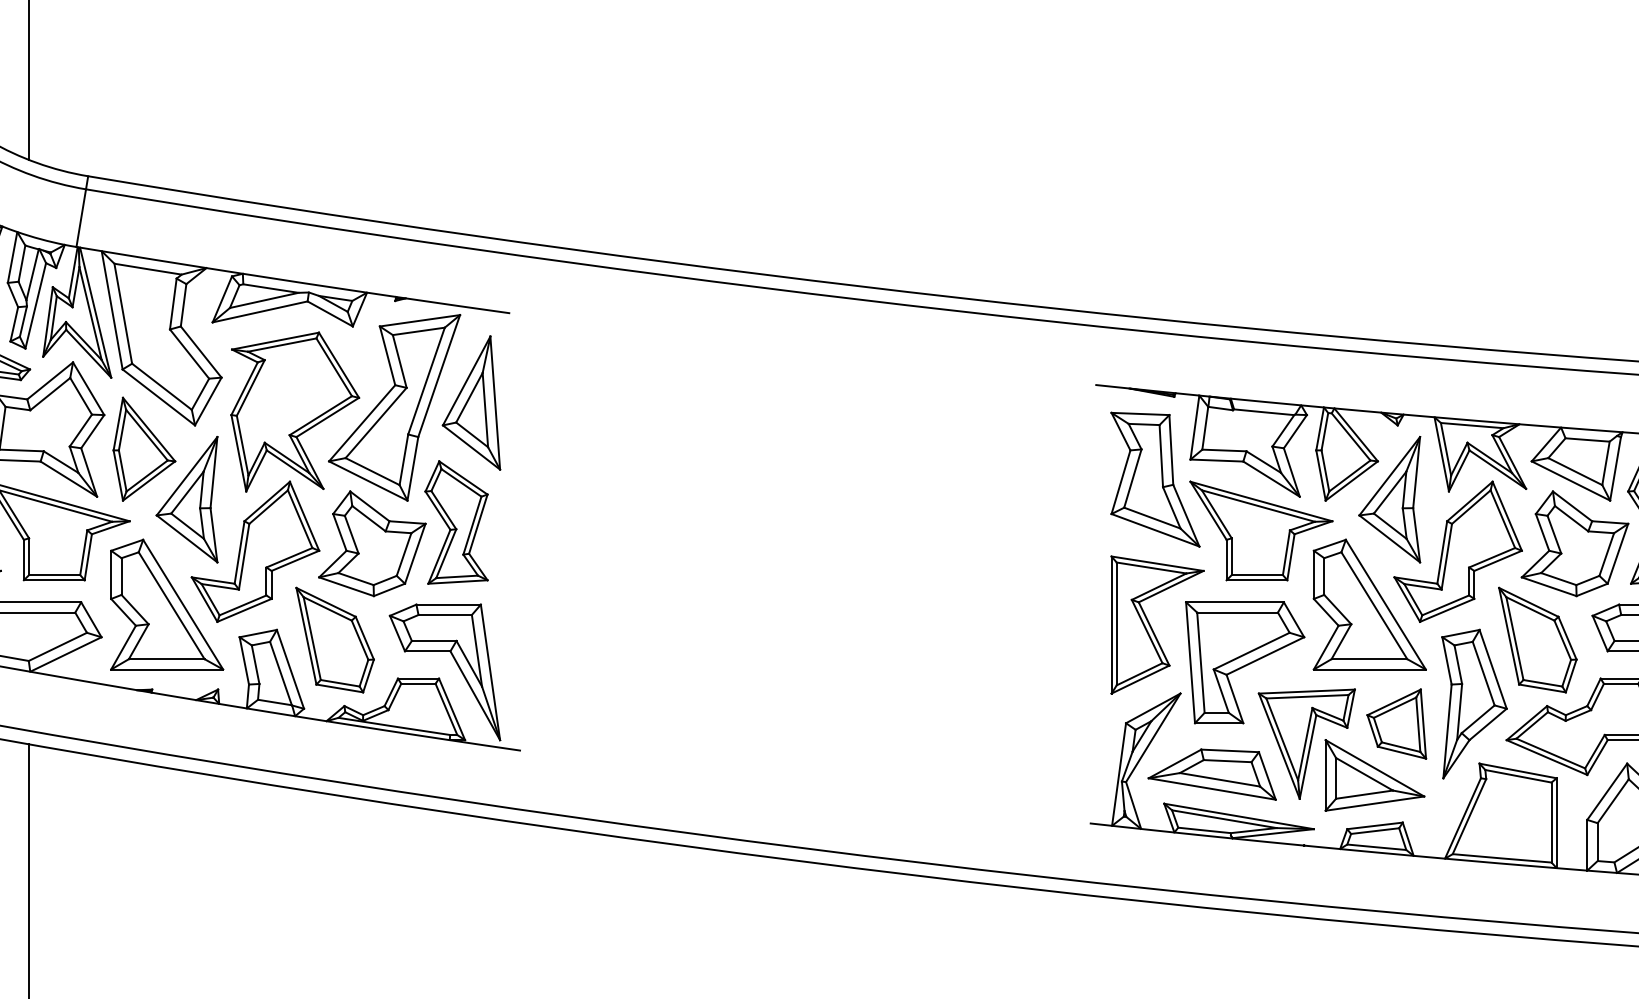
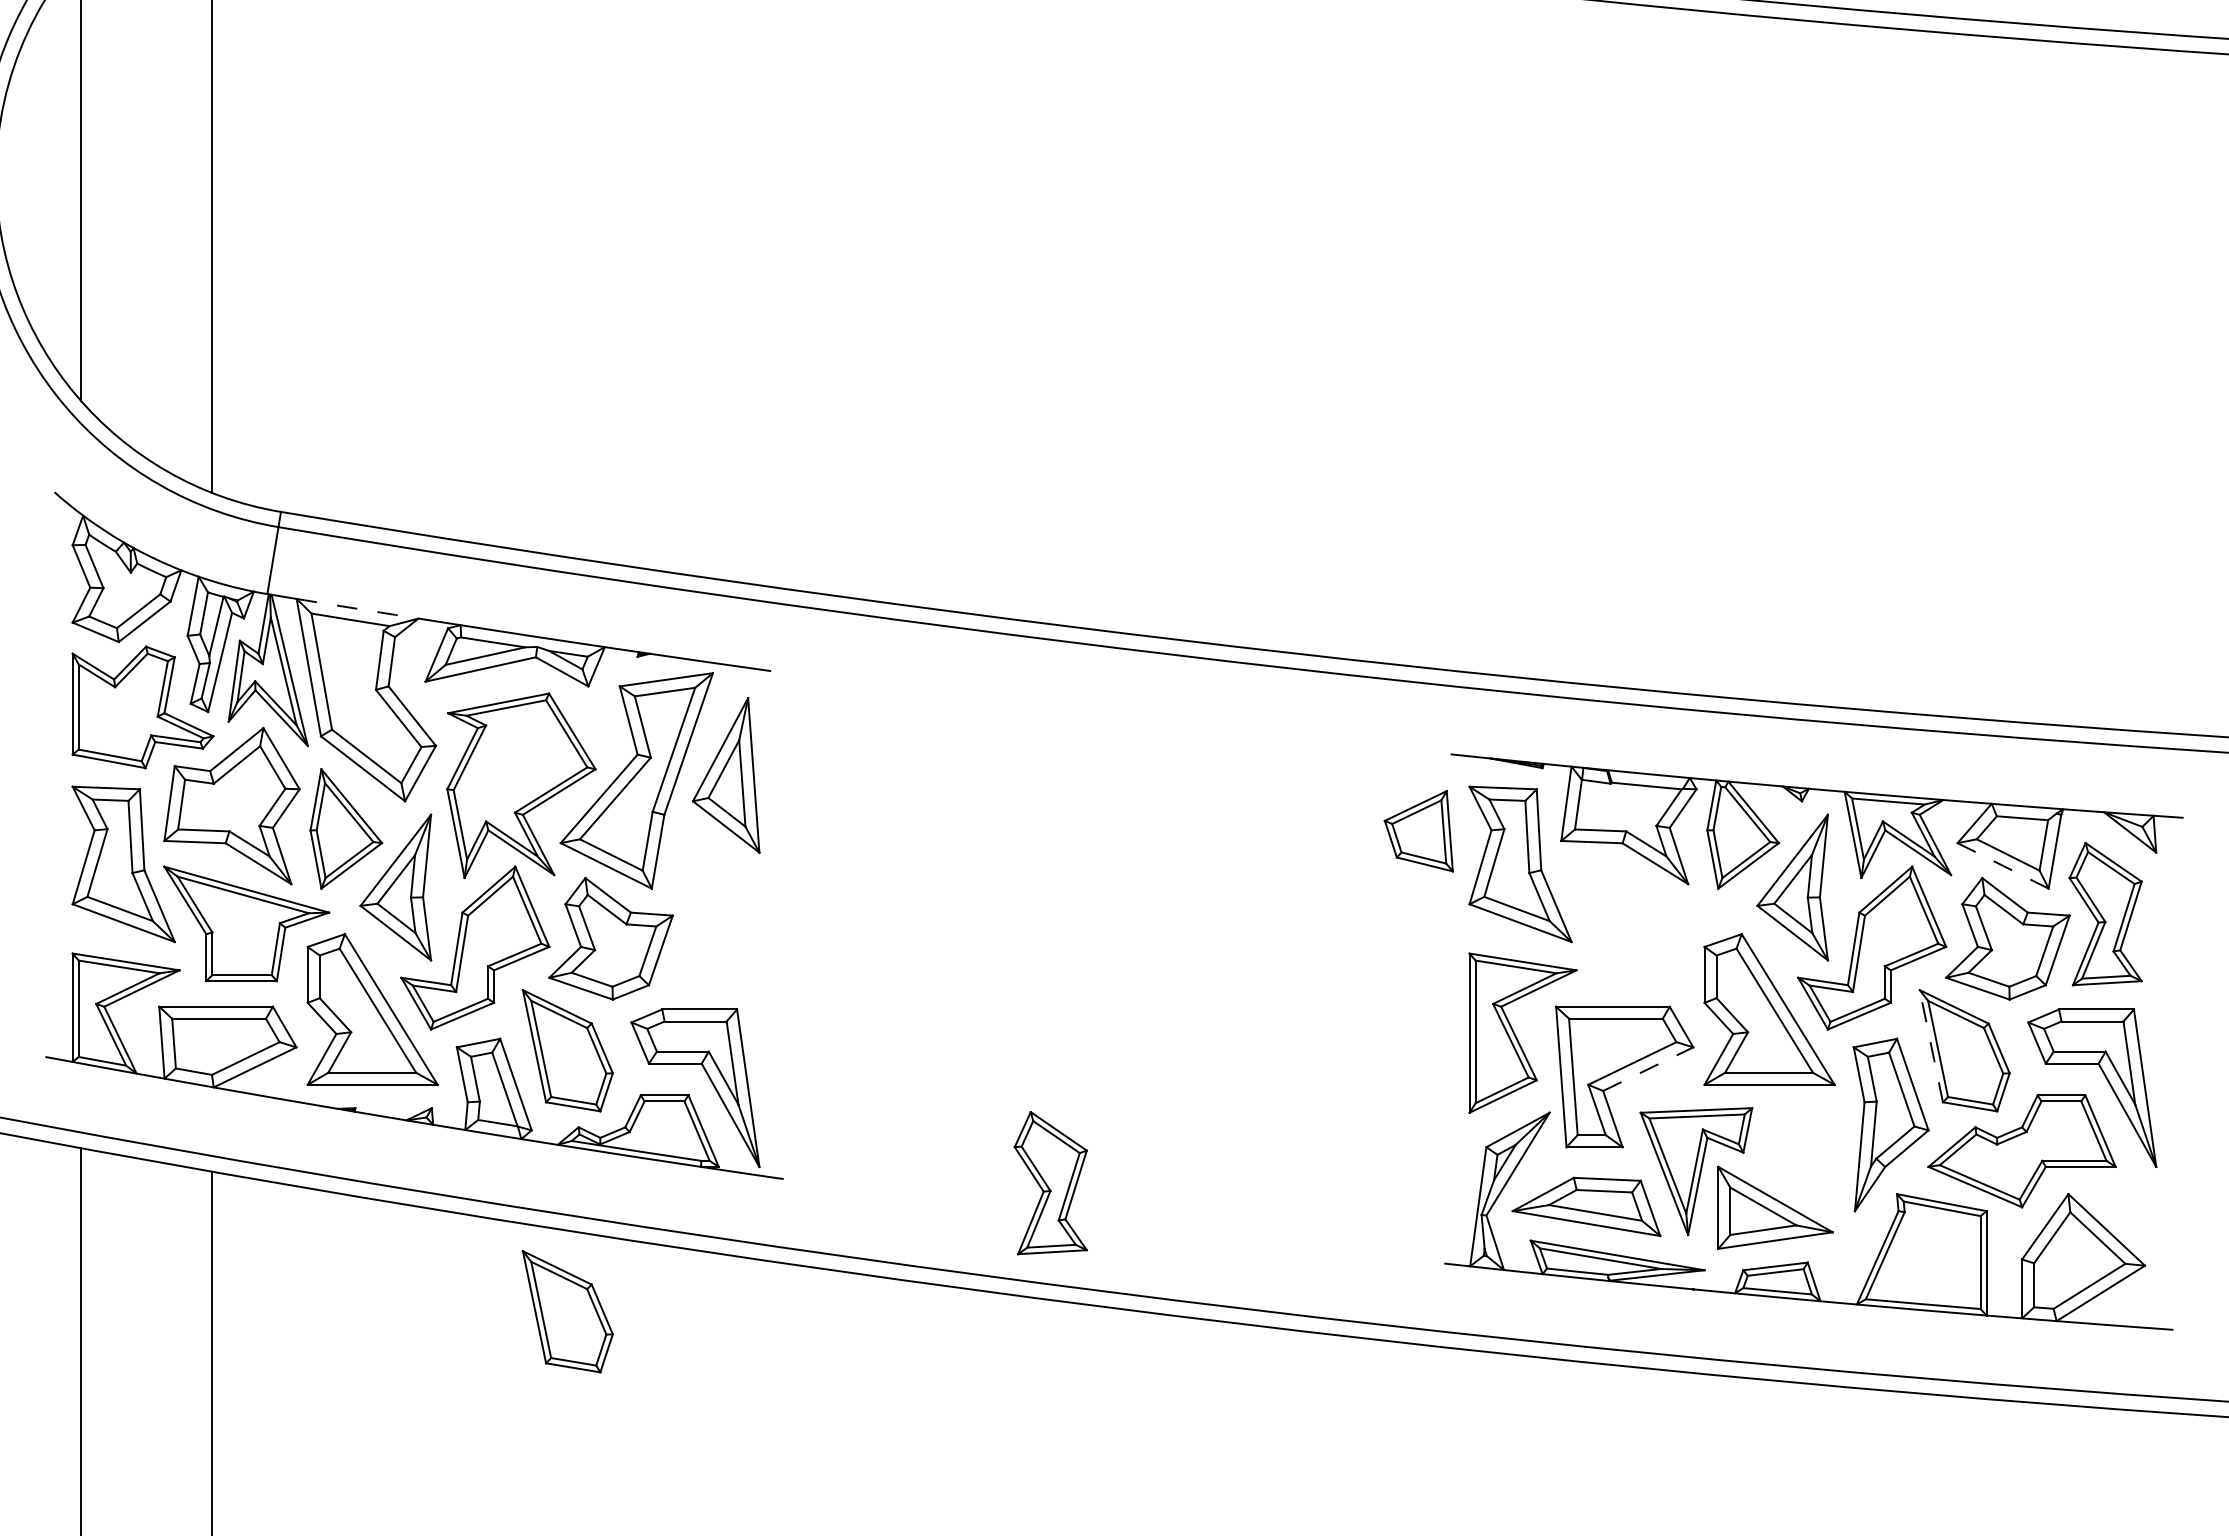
arc: (154, 259) -> (357, 608), solid -> dashed
line: (1571, 480) -> (2003, 865), solid -> dashed
part: (456, 522) -> (1050, 1183), moved
part: (1261, 530) -> (1643, 923), removed
line: (1509, 635) -> (1931, 1045), solid -> dashed
line: (1265, 655) -> (1648, 1068), solid -> dashed
part: (1396, 724) -> (1418, 831), moved
part: (334, 864) -> (567, 1311), added

